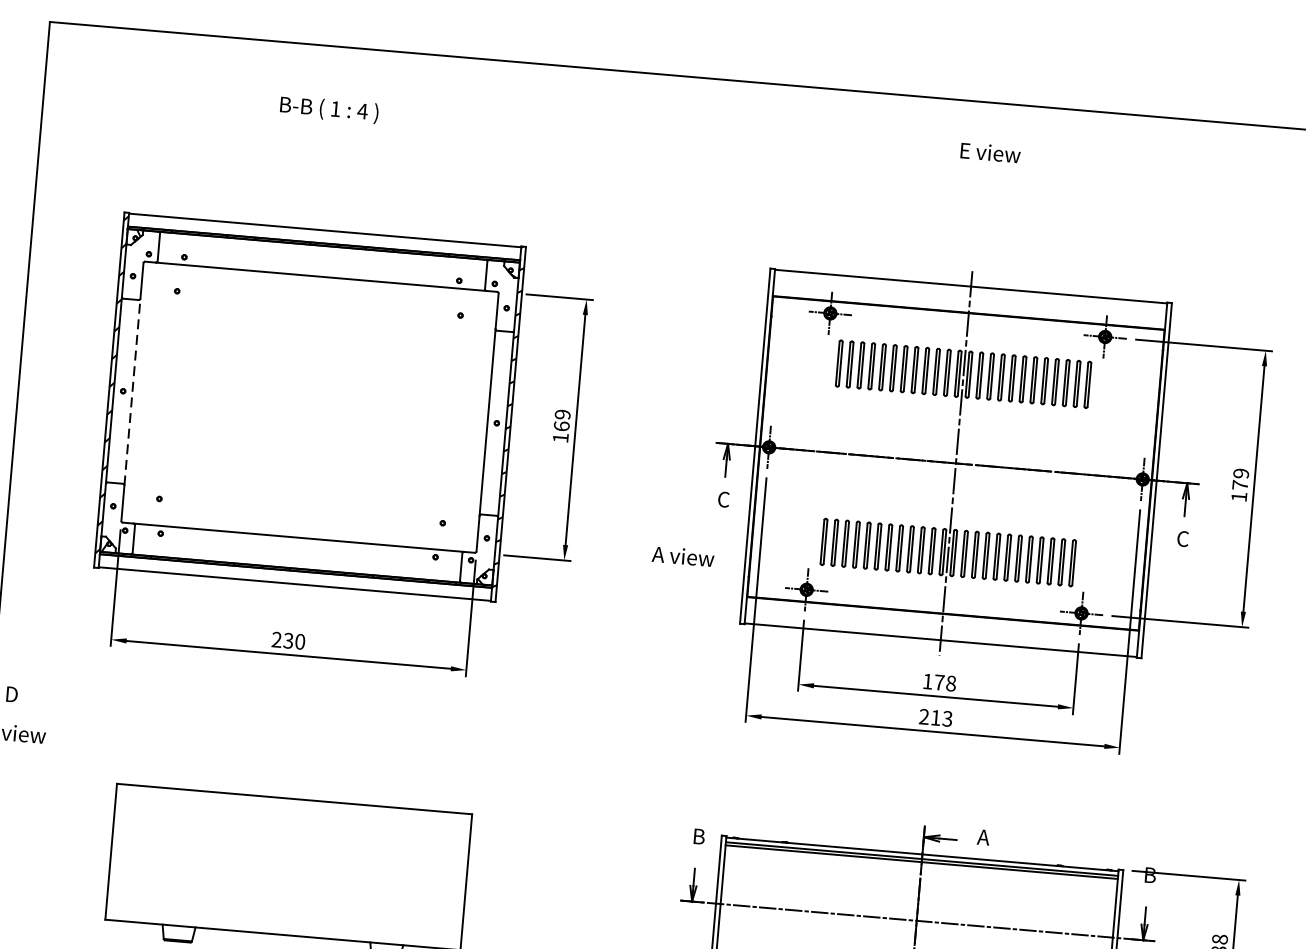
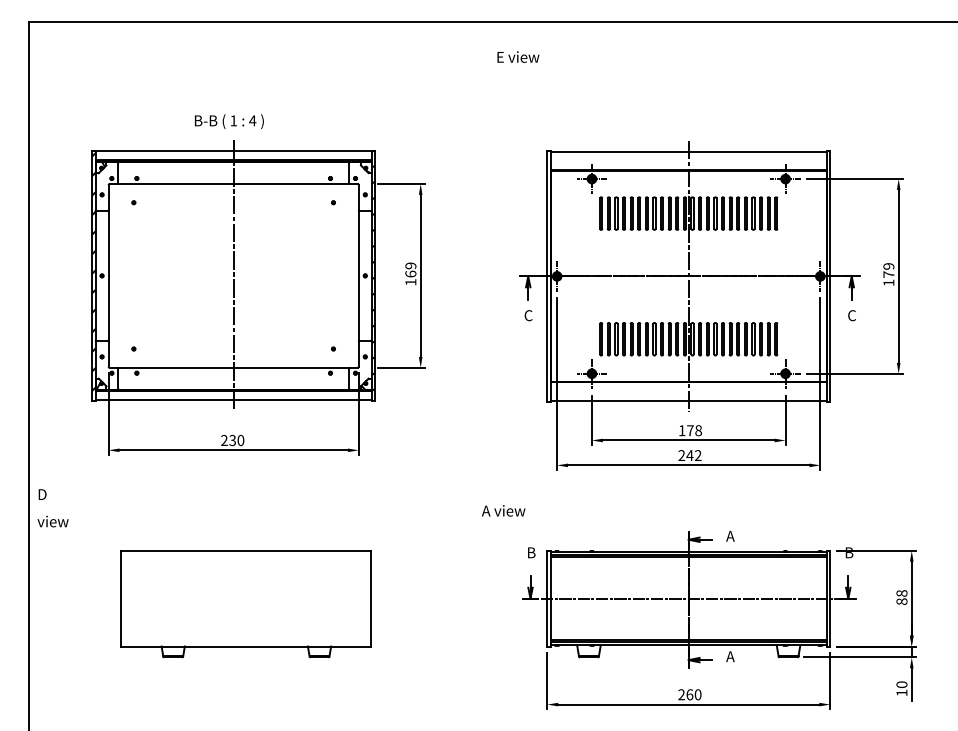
text: (329, 109) -> (229, 121), moved
text: (990, 151) -> (518, 56), moved
line: (132, 391) -> (108, 275), dashed -> solid
line: (309, 406) -> (233, 275), added
text: (683, 555) -> (503, 510), moved
text: (940, 718) -> (693, 455), 213 -> 242

